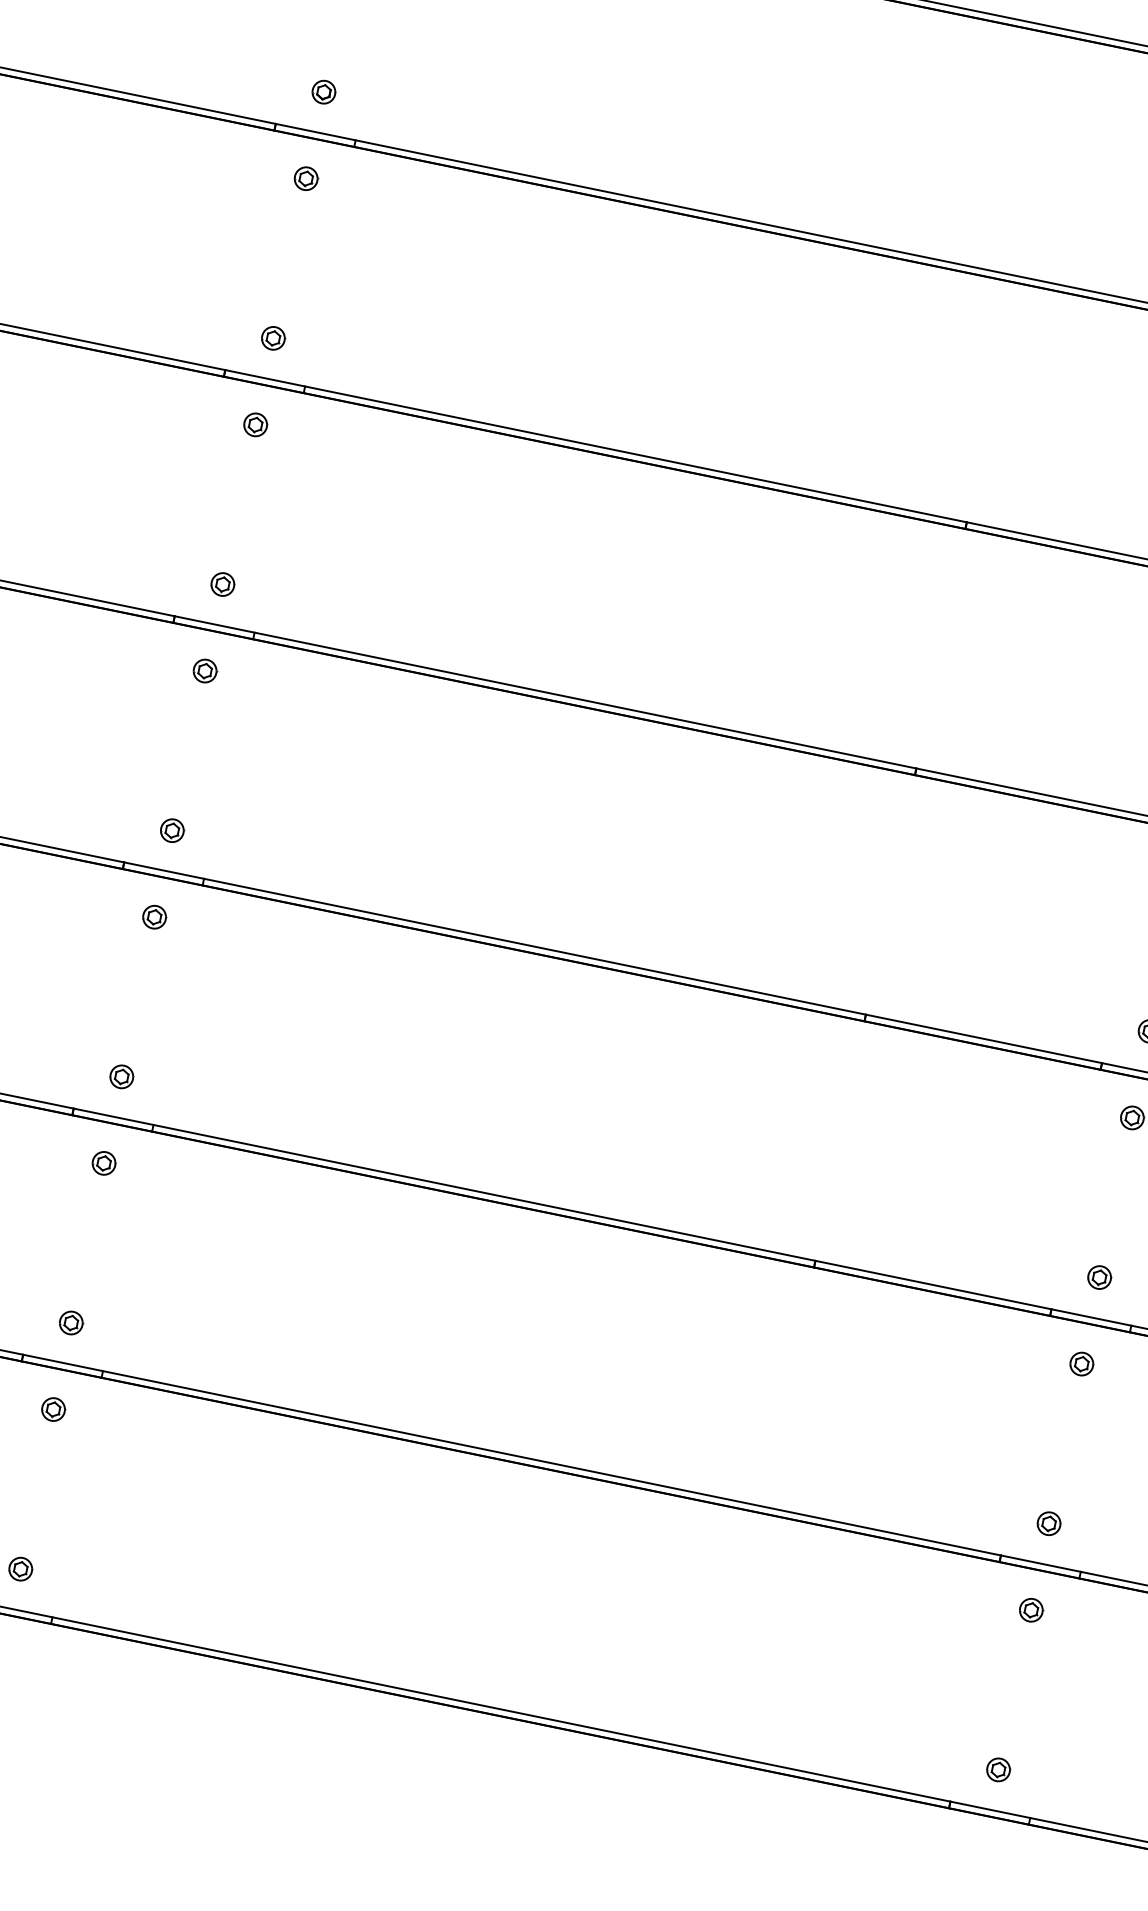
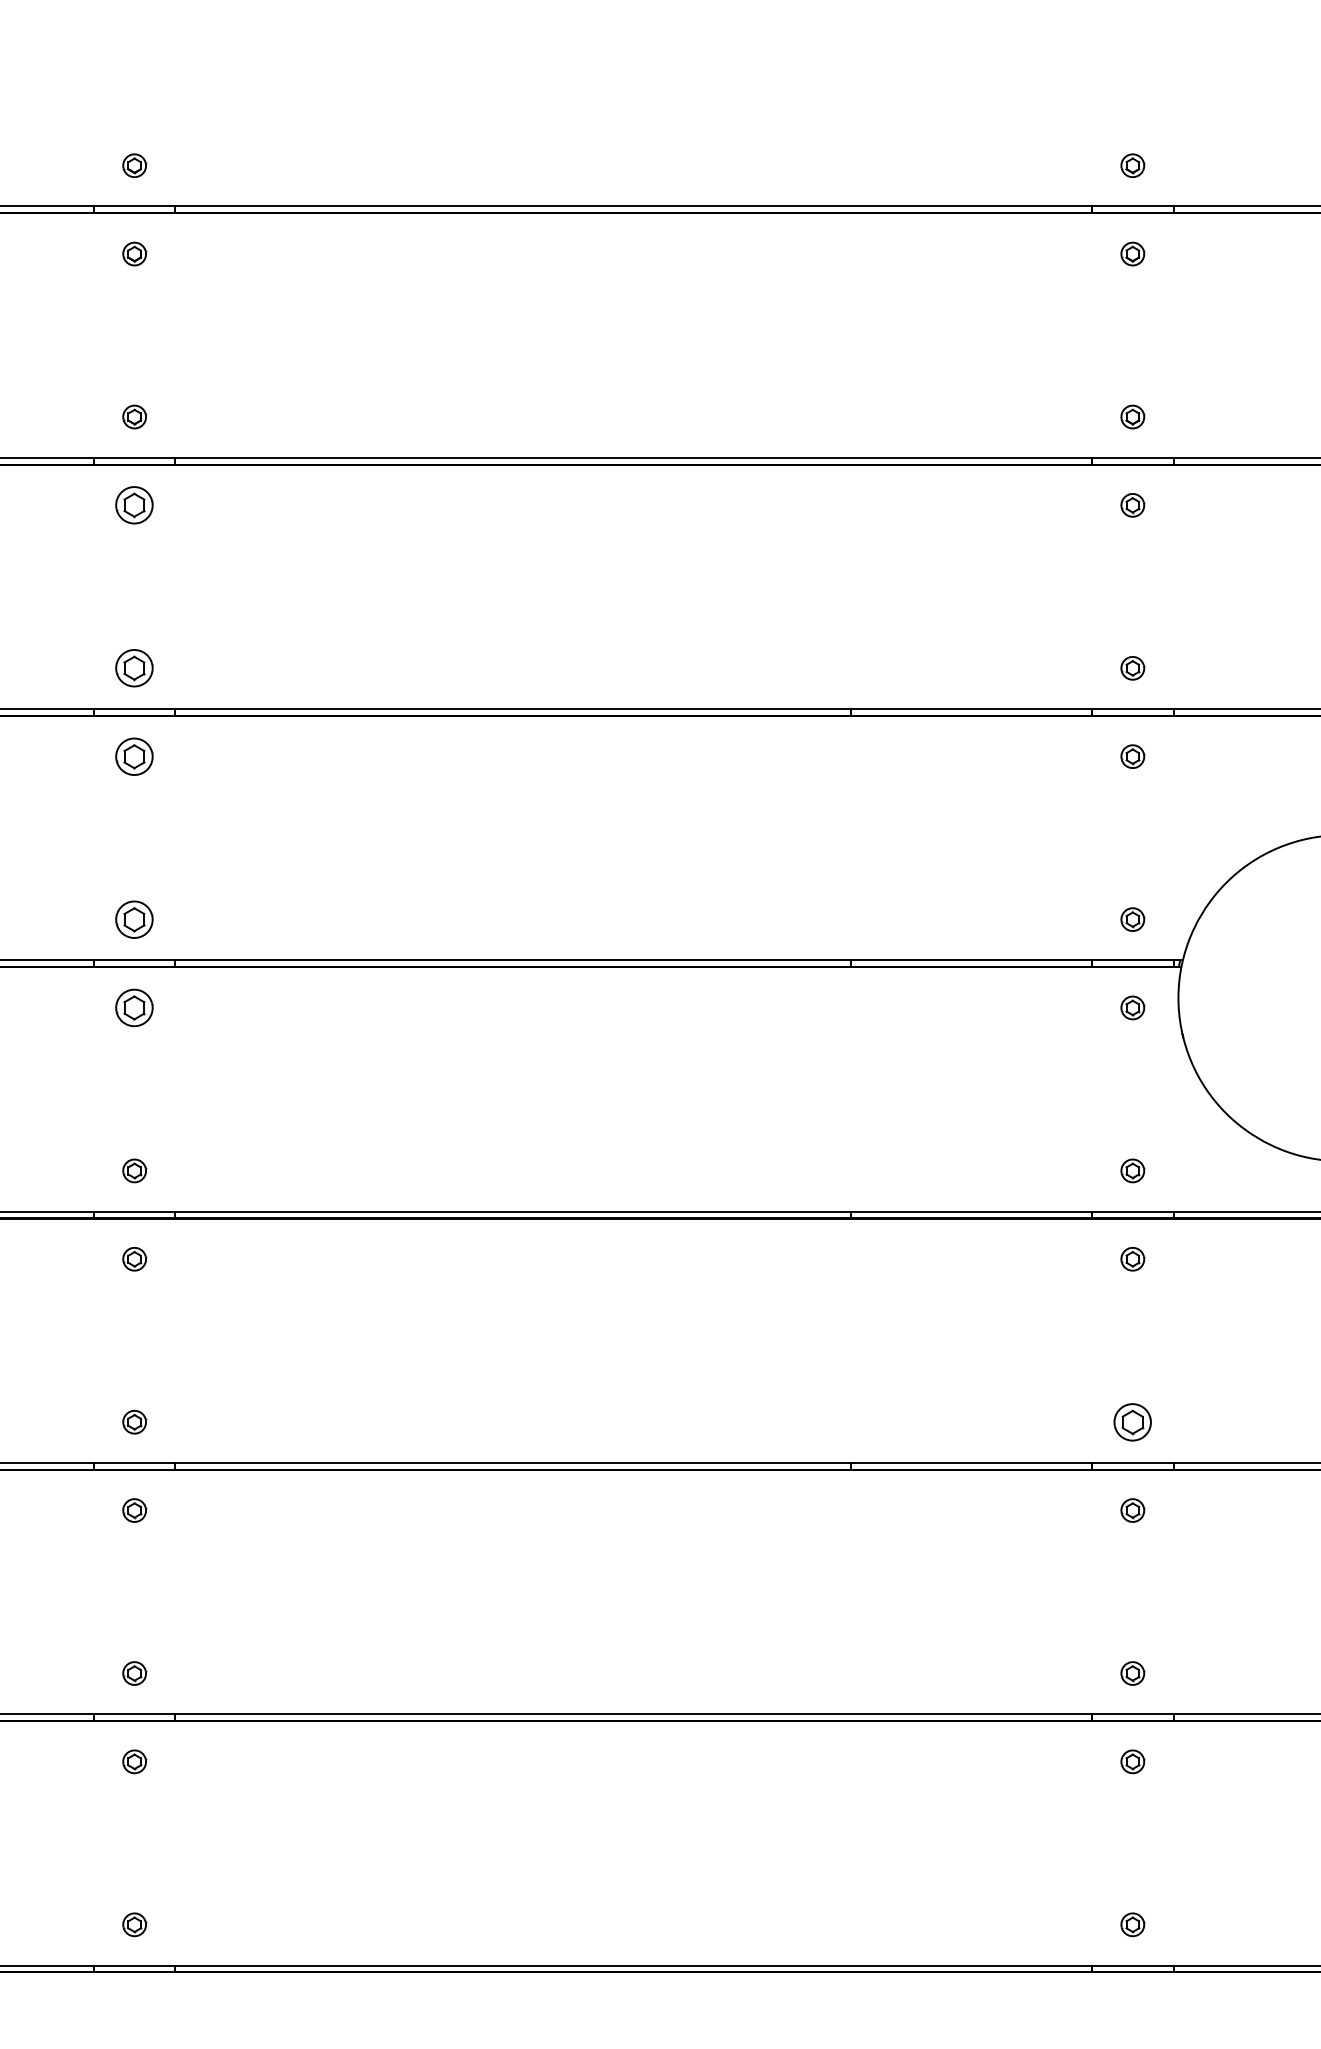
part: (306, 178) -> (134, 505), size x1.6
part: (273, 338) -> (134, 668), size x1.6
part: (255, 424) -> (134, 756), size x1.6
part: (222, 584) -> (134, 919), size x1.6
part: (205, 670) -> (134, 1007), size x1.6
part: (1099, 1276) -> (1132, 1421), size x1.6

